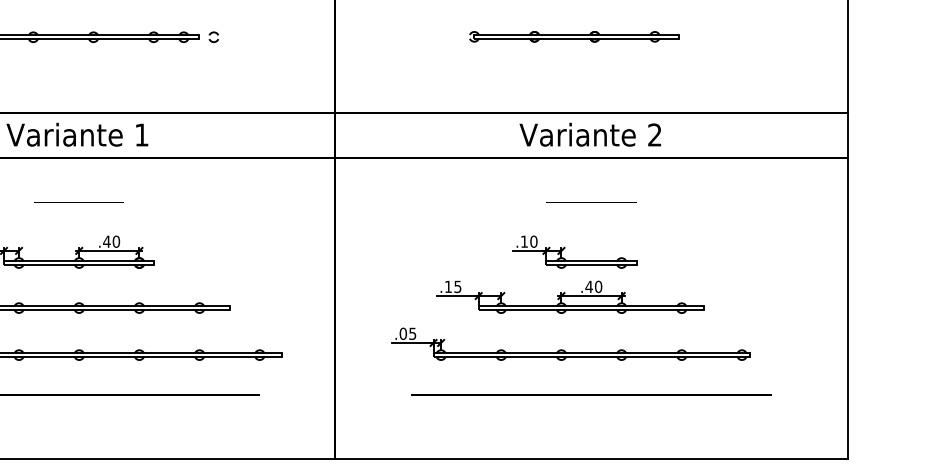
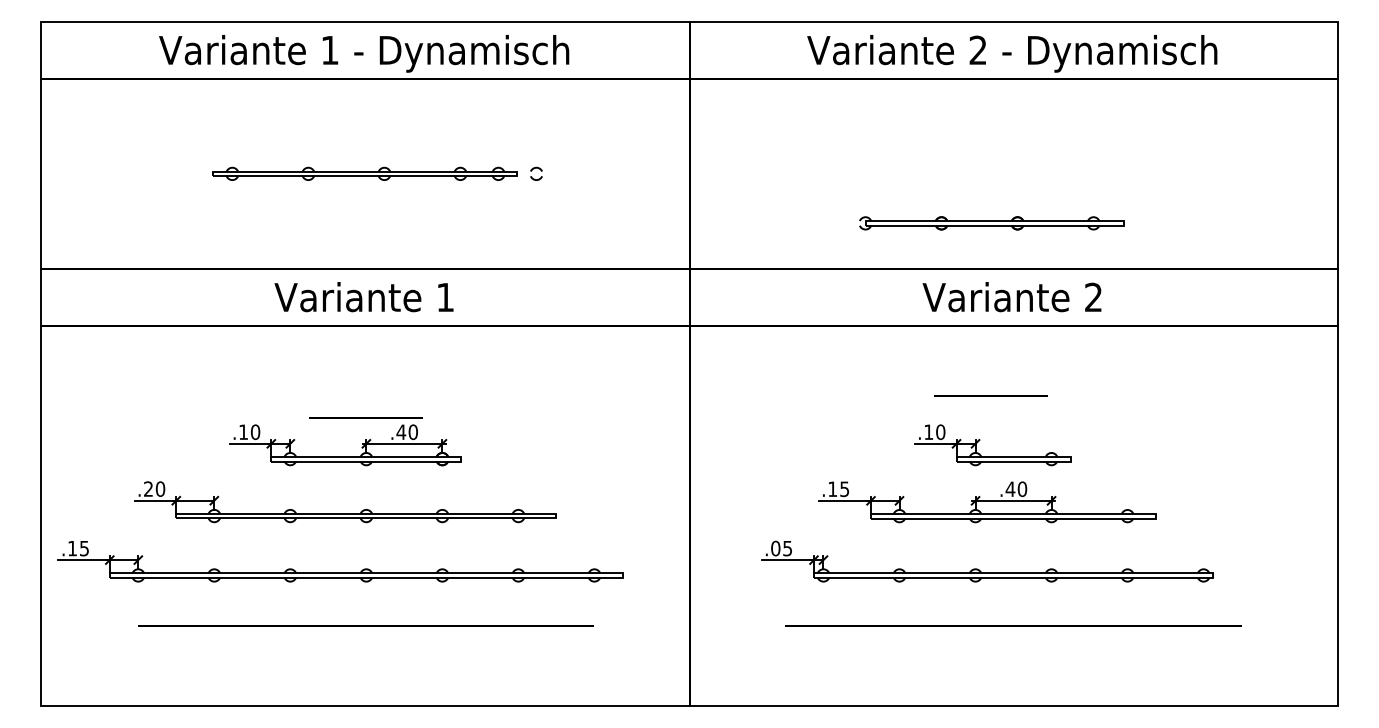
part: (574, 36) -> (991, 223), moved
line: (78, 202) -> (365, 417), moved
line: (591, 202) -> (990, 395), moved

